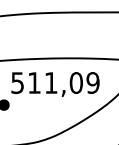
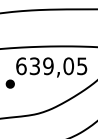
text: (55, 83) -> (51, 66), 511,09 -> 639,05

